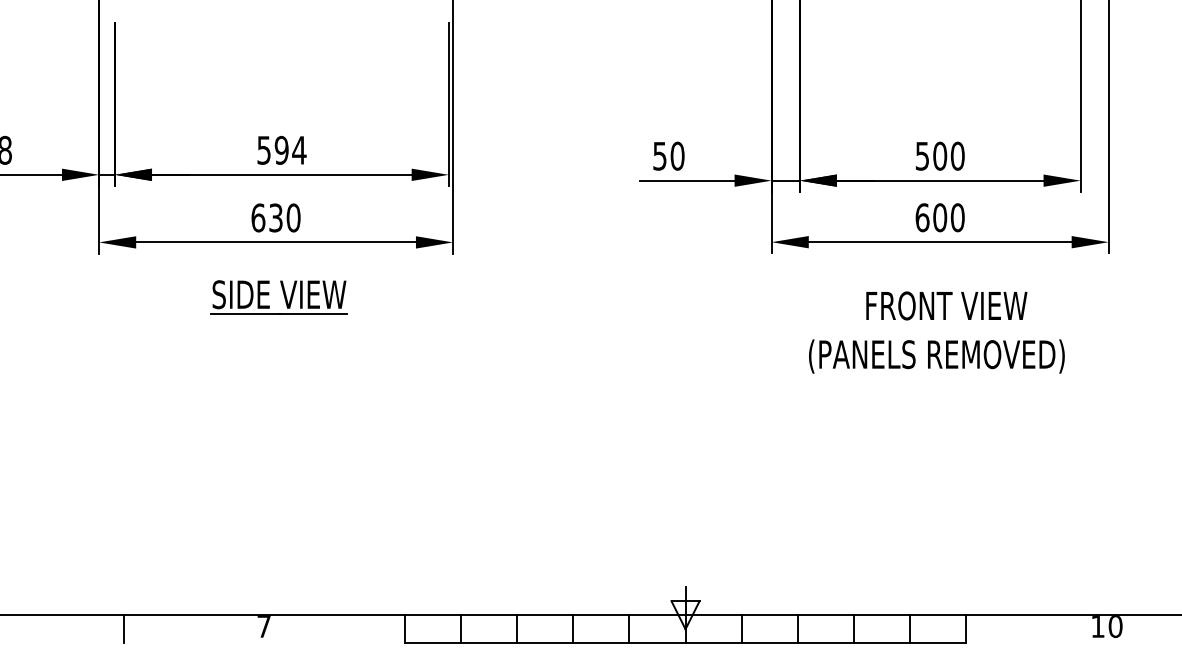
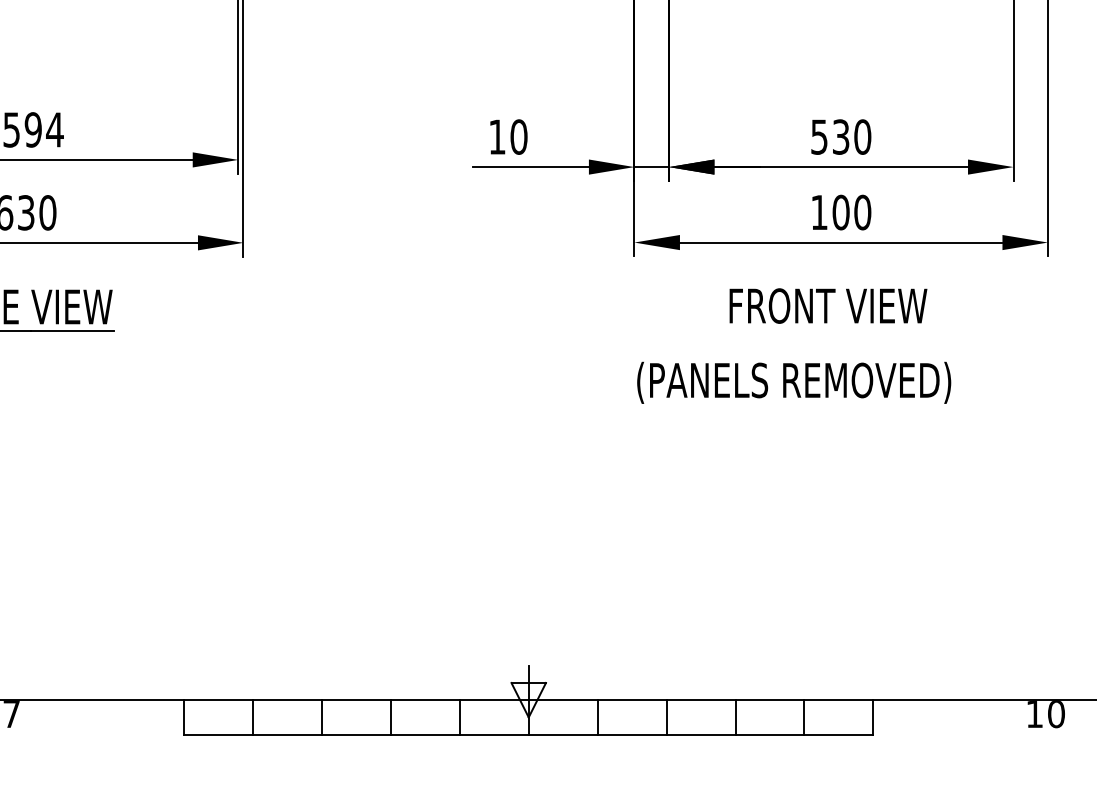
text: (940, 155) -> (841, 136), 500 -> 530
text: (659, 156) -> (496, 137), 50 -> 10
text: (922, 217) -> (819, 212), 600 -> 100
text: (946, 305) -> (828, 305), moved
text: (936, 356) -> (793, 382), moved

